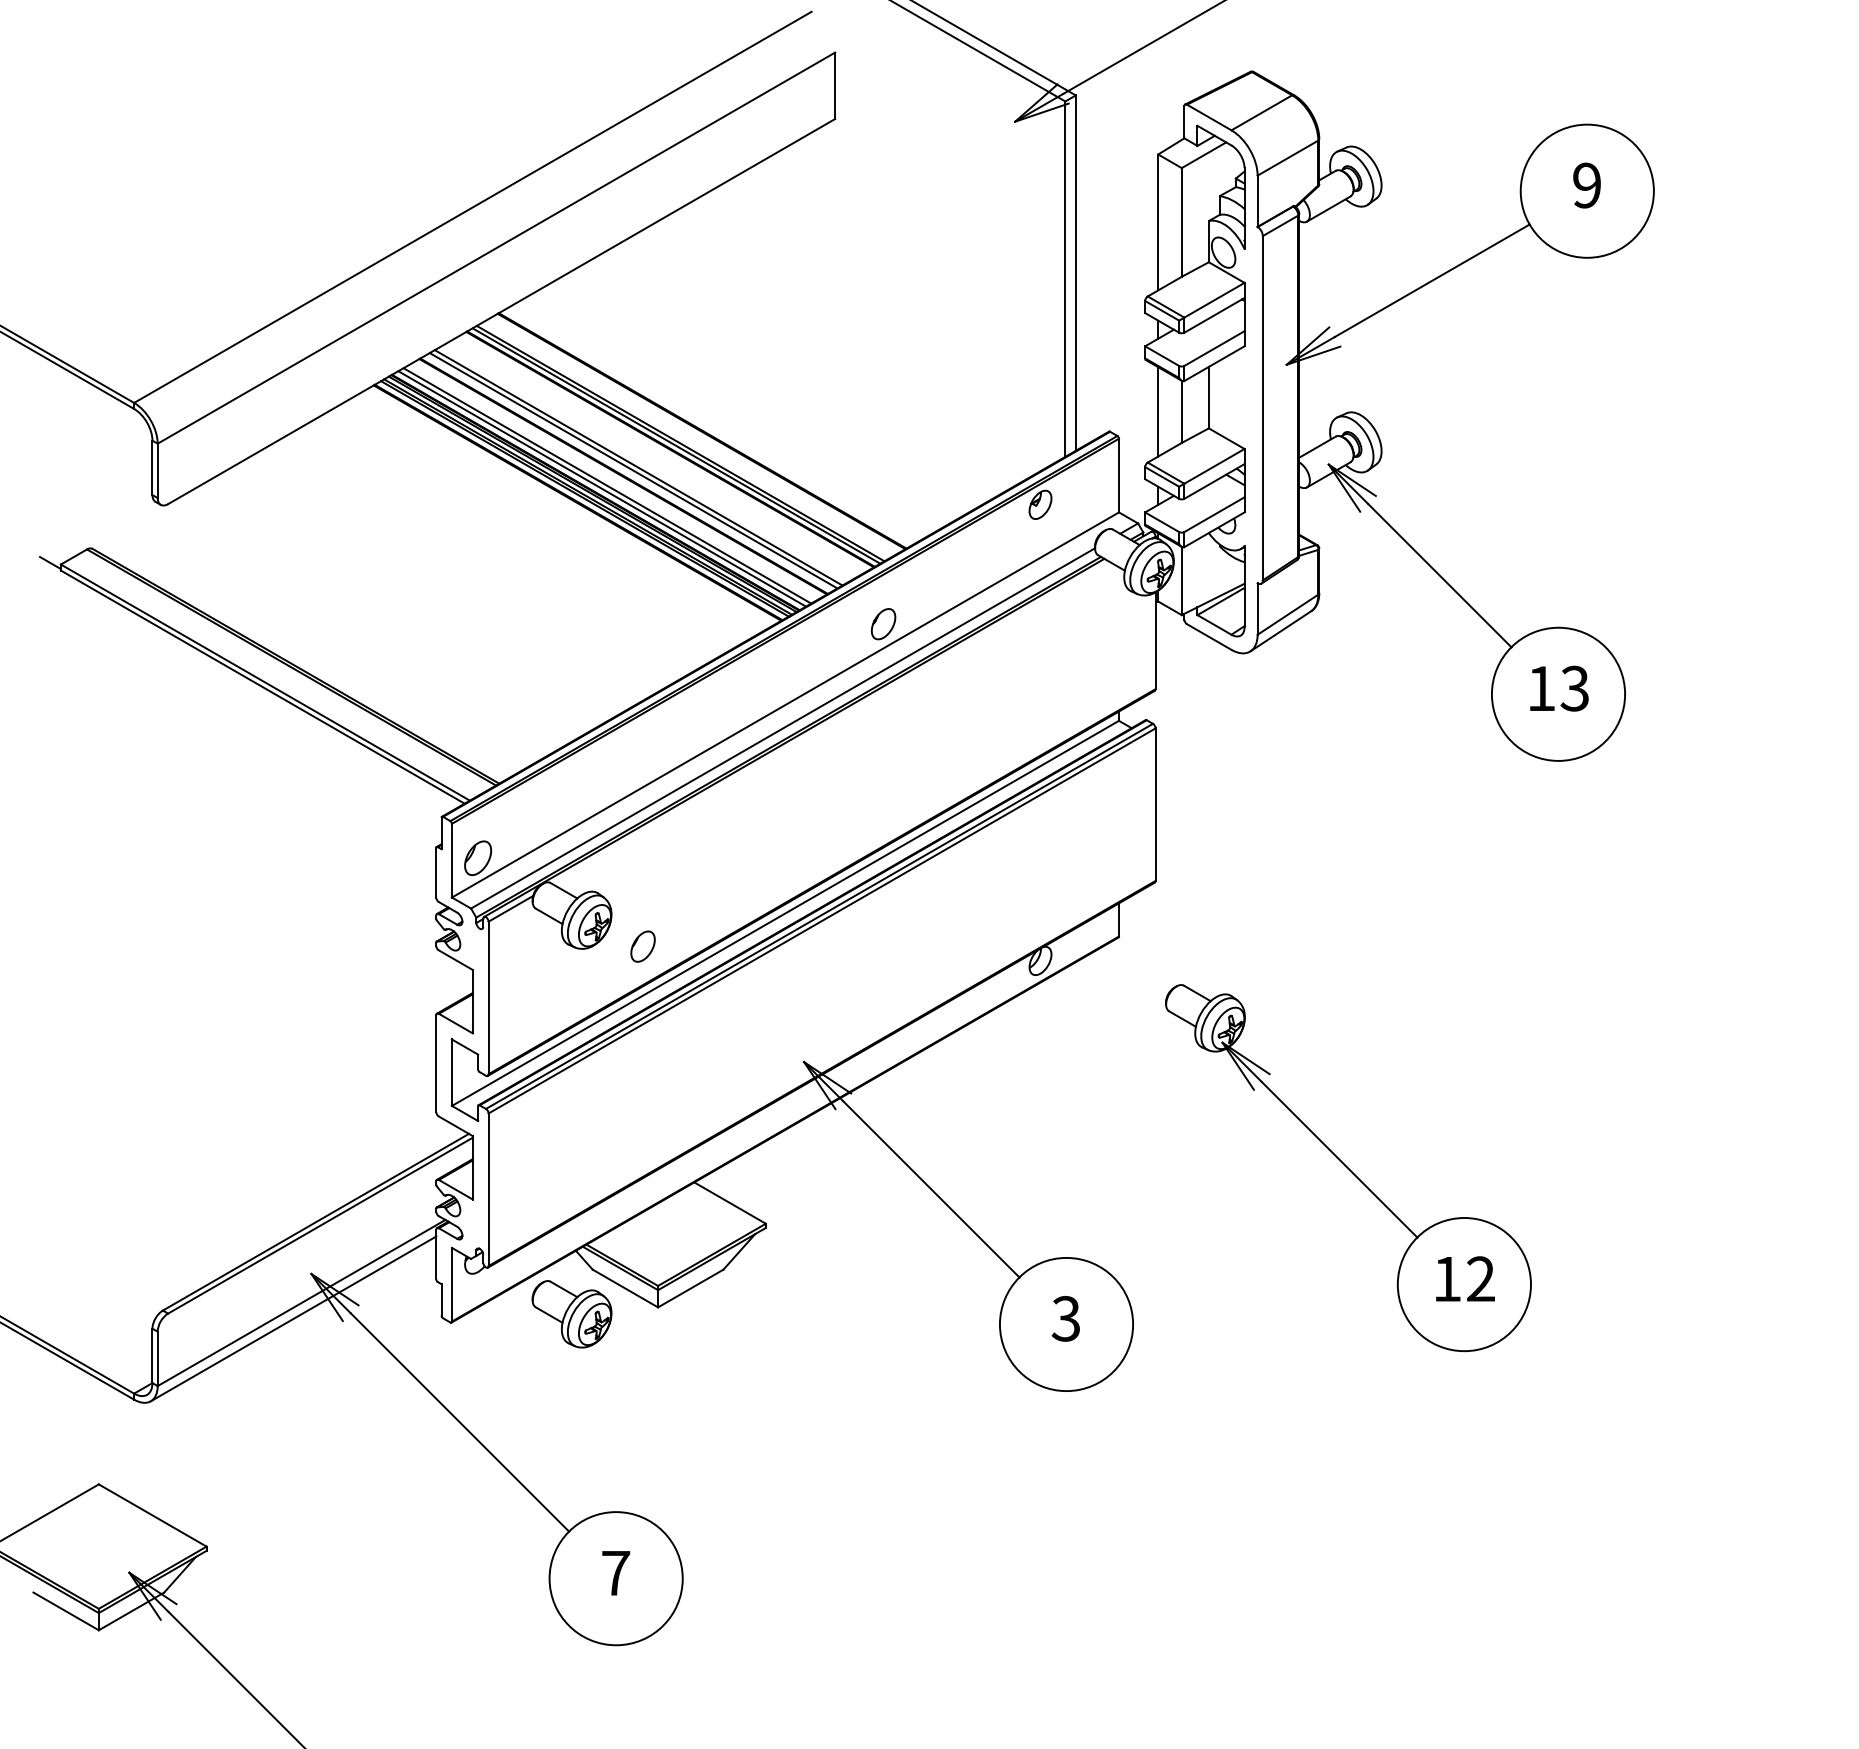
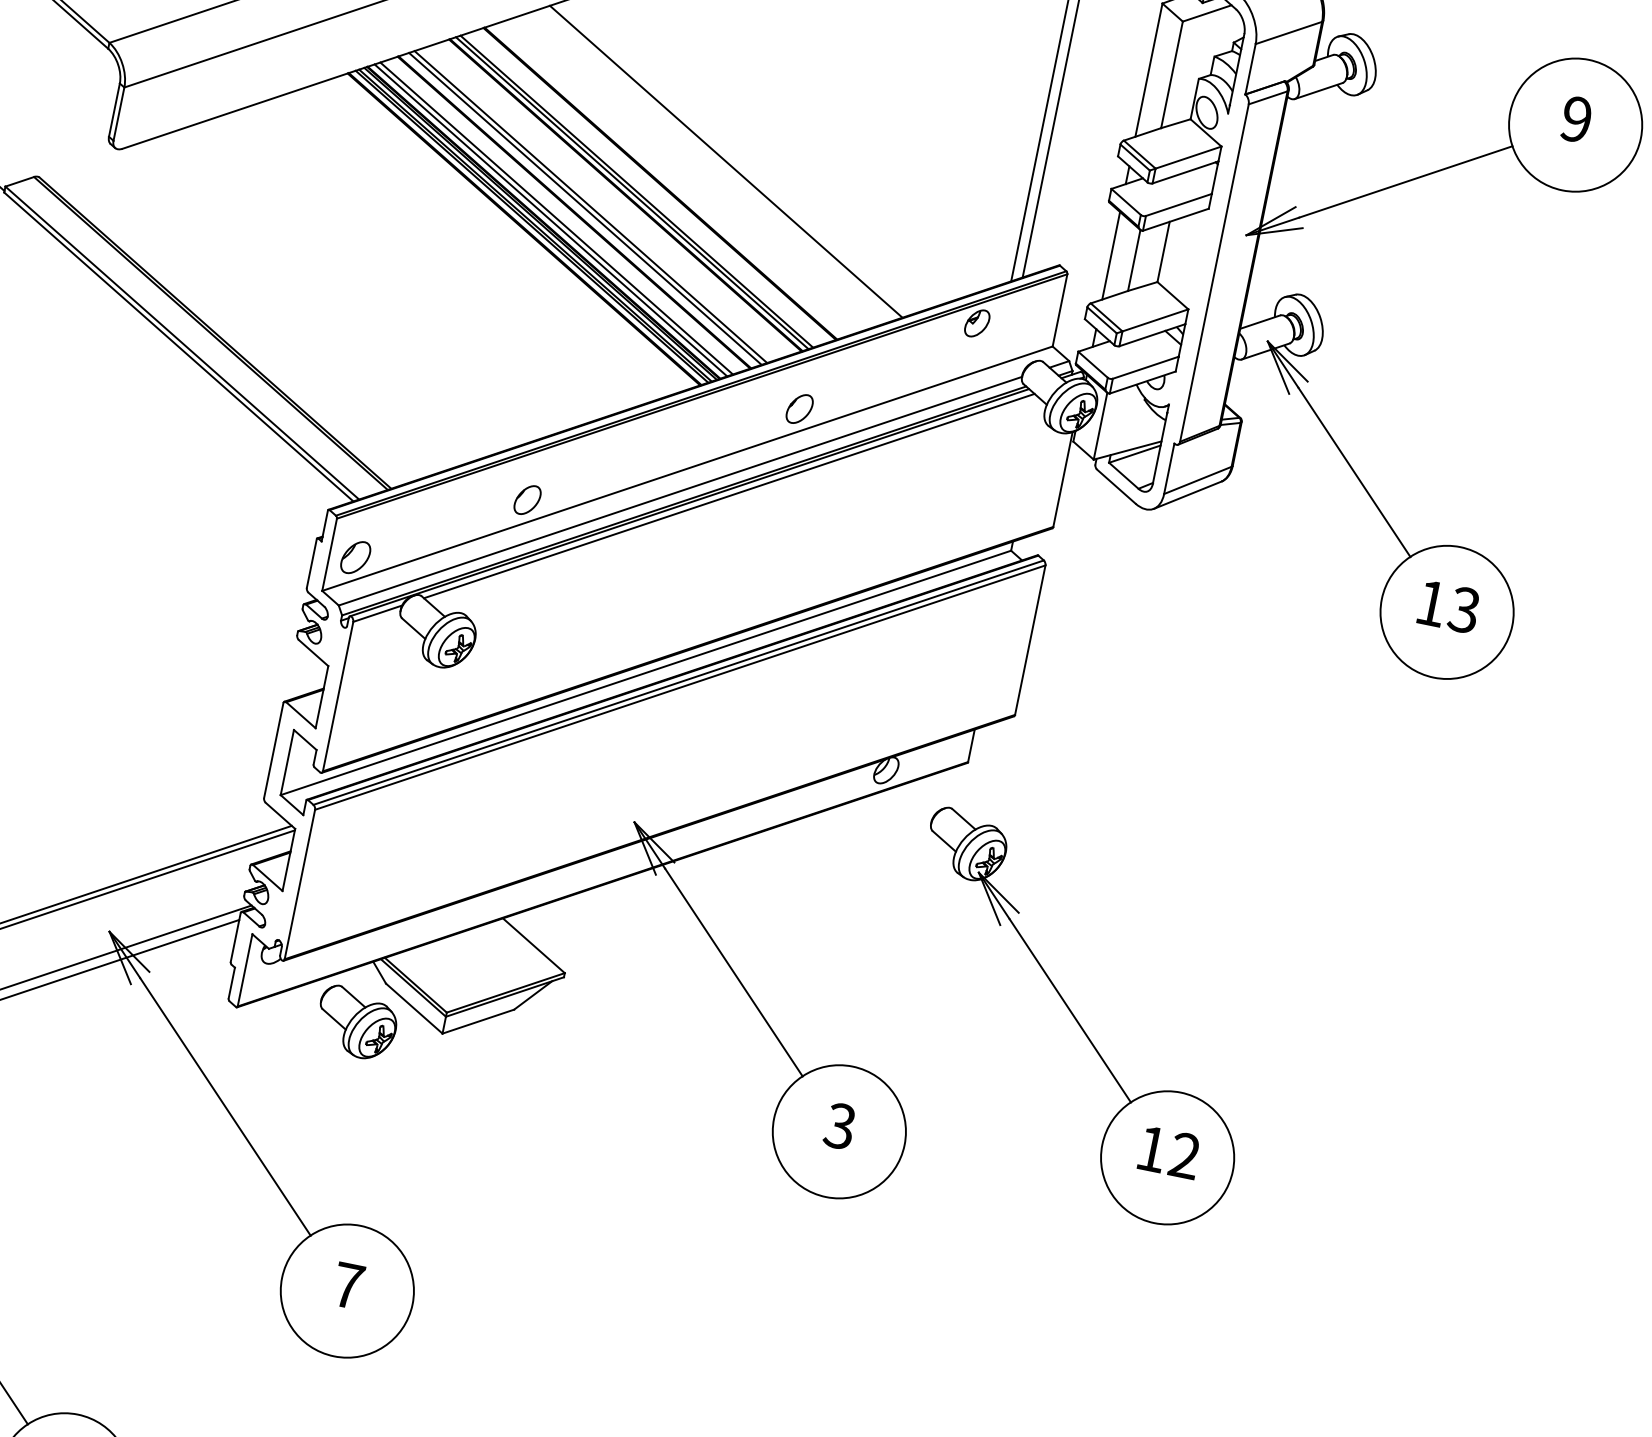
line: (762, 396) -> (726, 161), added
line: (831, 723) -> (728, 496), added
part: (642, 946) -> (527, 499), moved
part: (1348, 1168) -> (1077, 1021), moved

